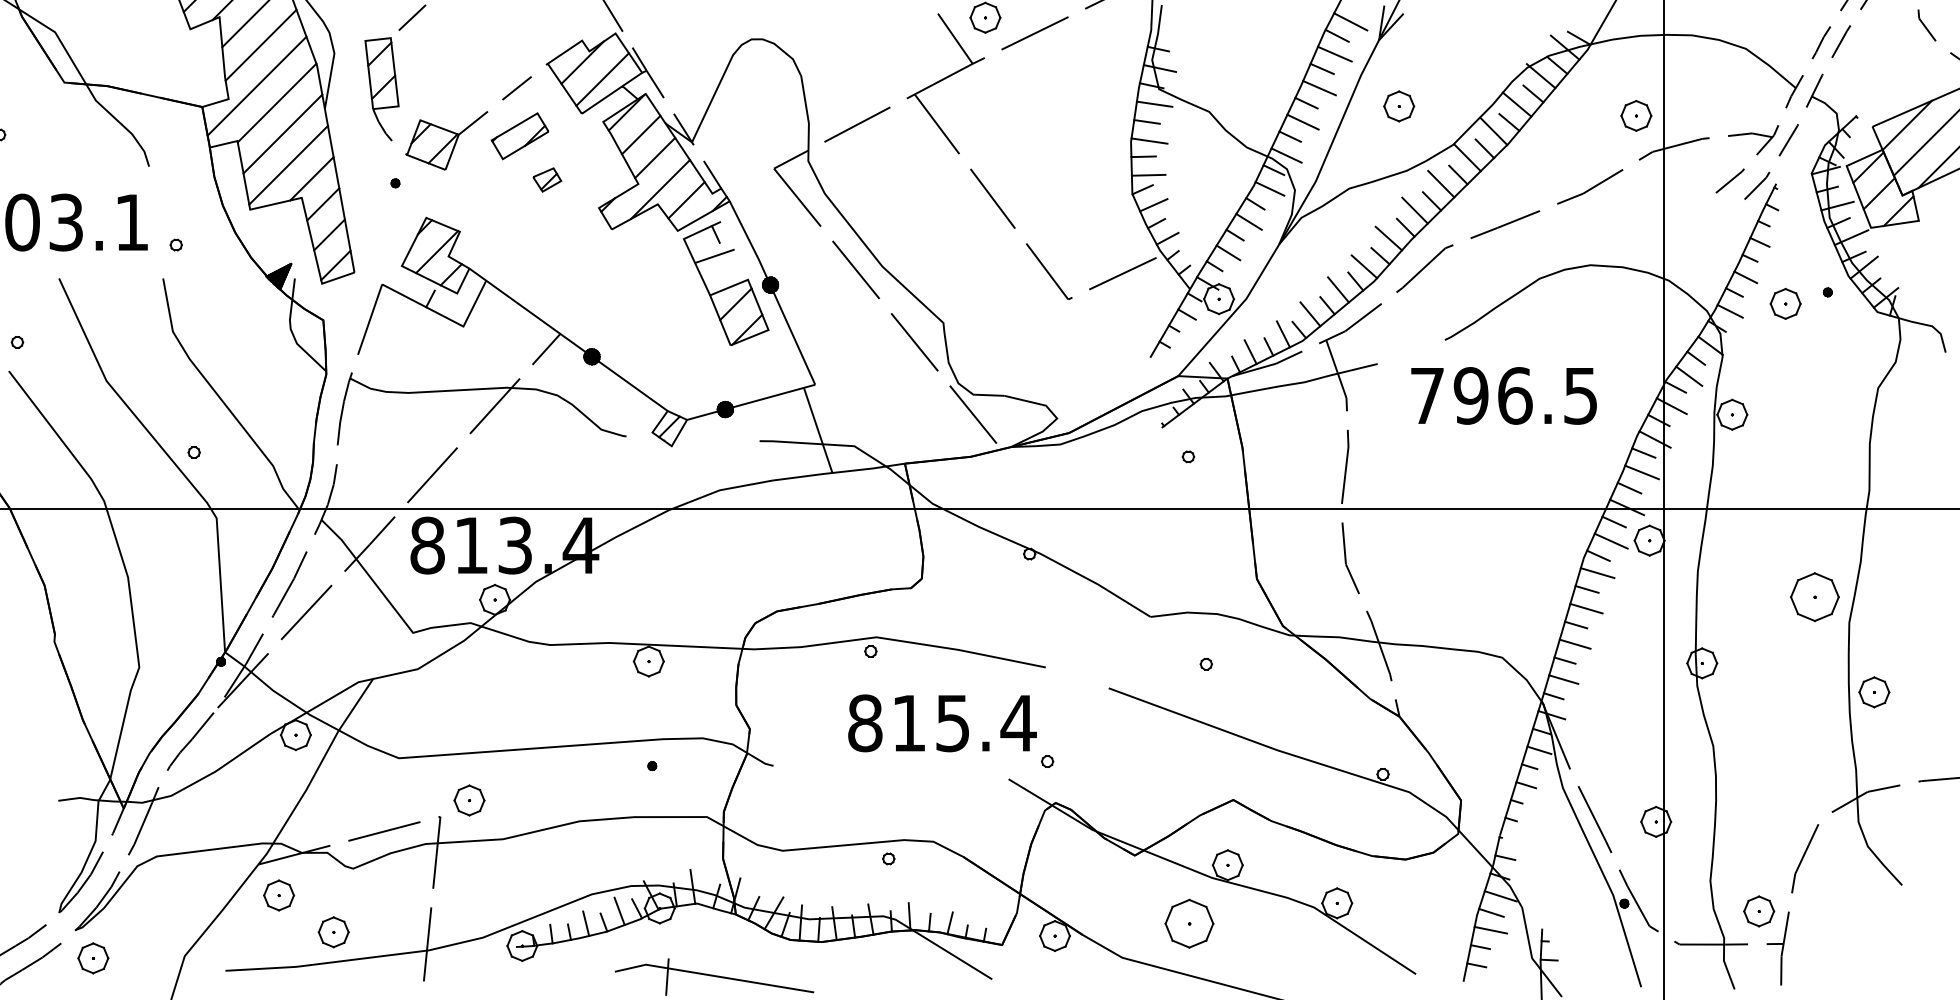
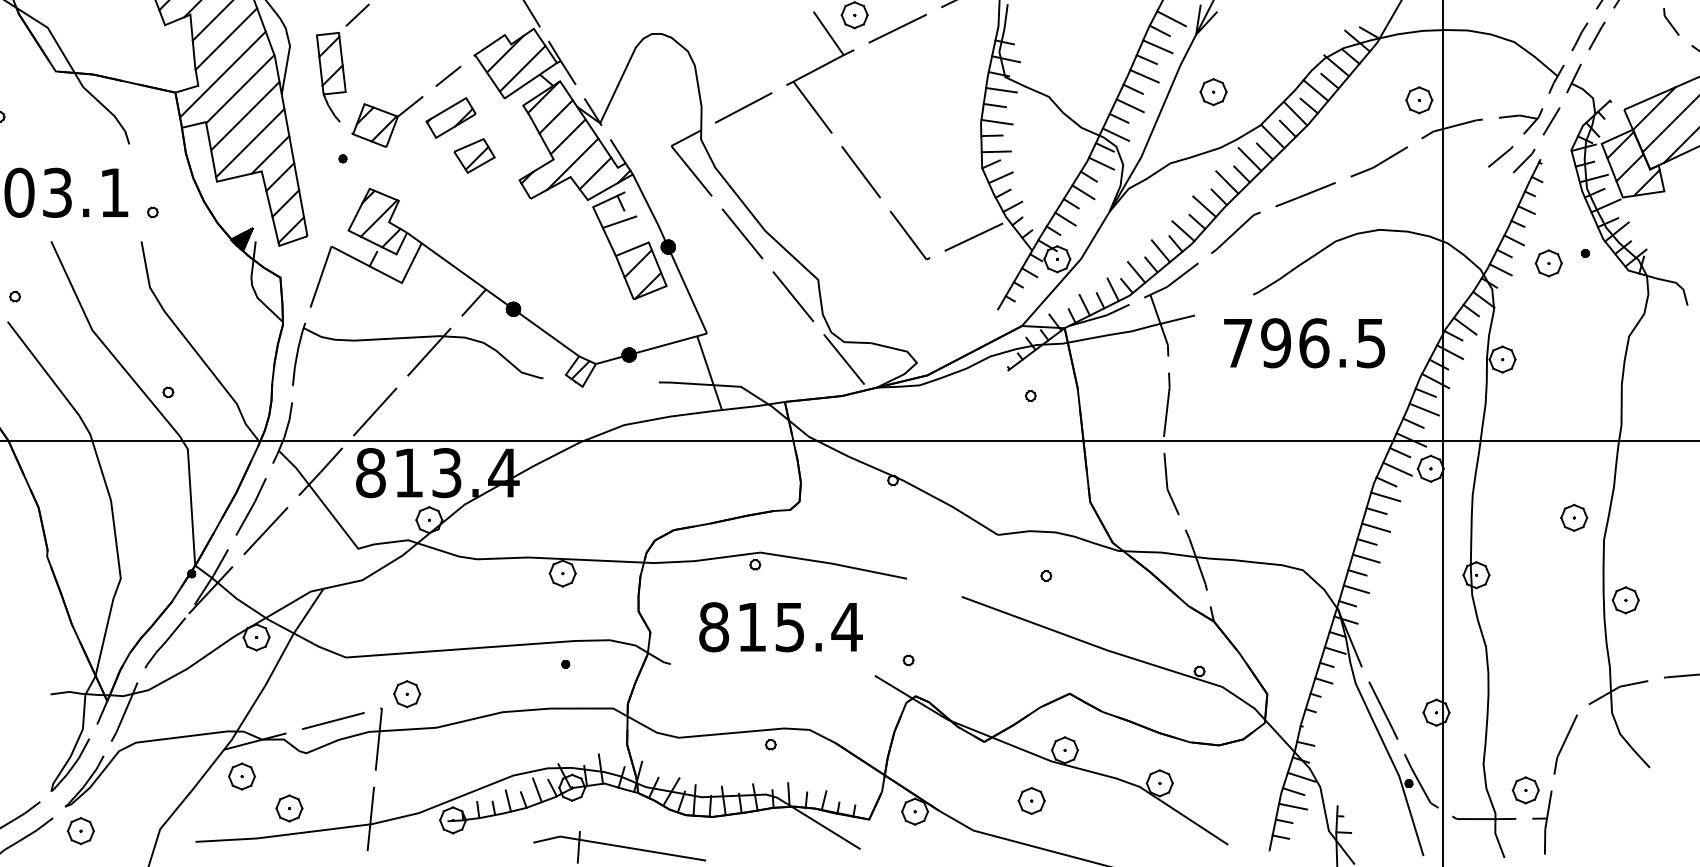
part: (547, 179) -> (474, 155), size x1.67
part: (1814, 597) -> (1573, 518), size x0.62
text: (942, 723) -> (781, 627), moved
part: (1189, 923) -> (1031, 800), size x0.62

